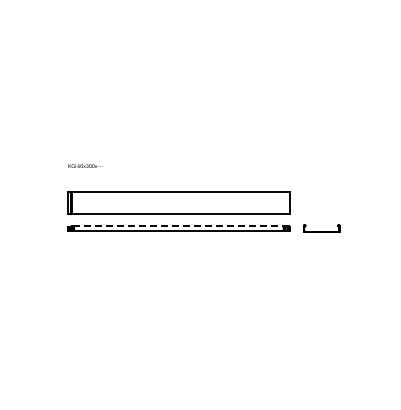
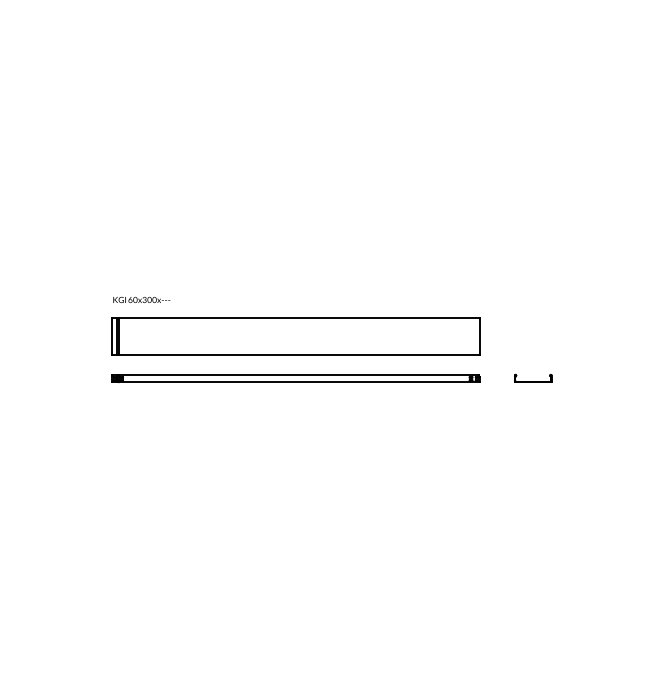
text: (85, 165) -> (141, 298), moved
line: (180, 226) -> (298, 375), dashed -> solid
part: (322, 228) -> (533, 378), size x0.62

